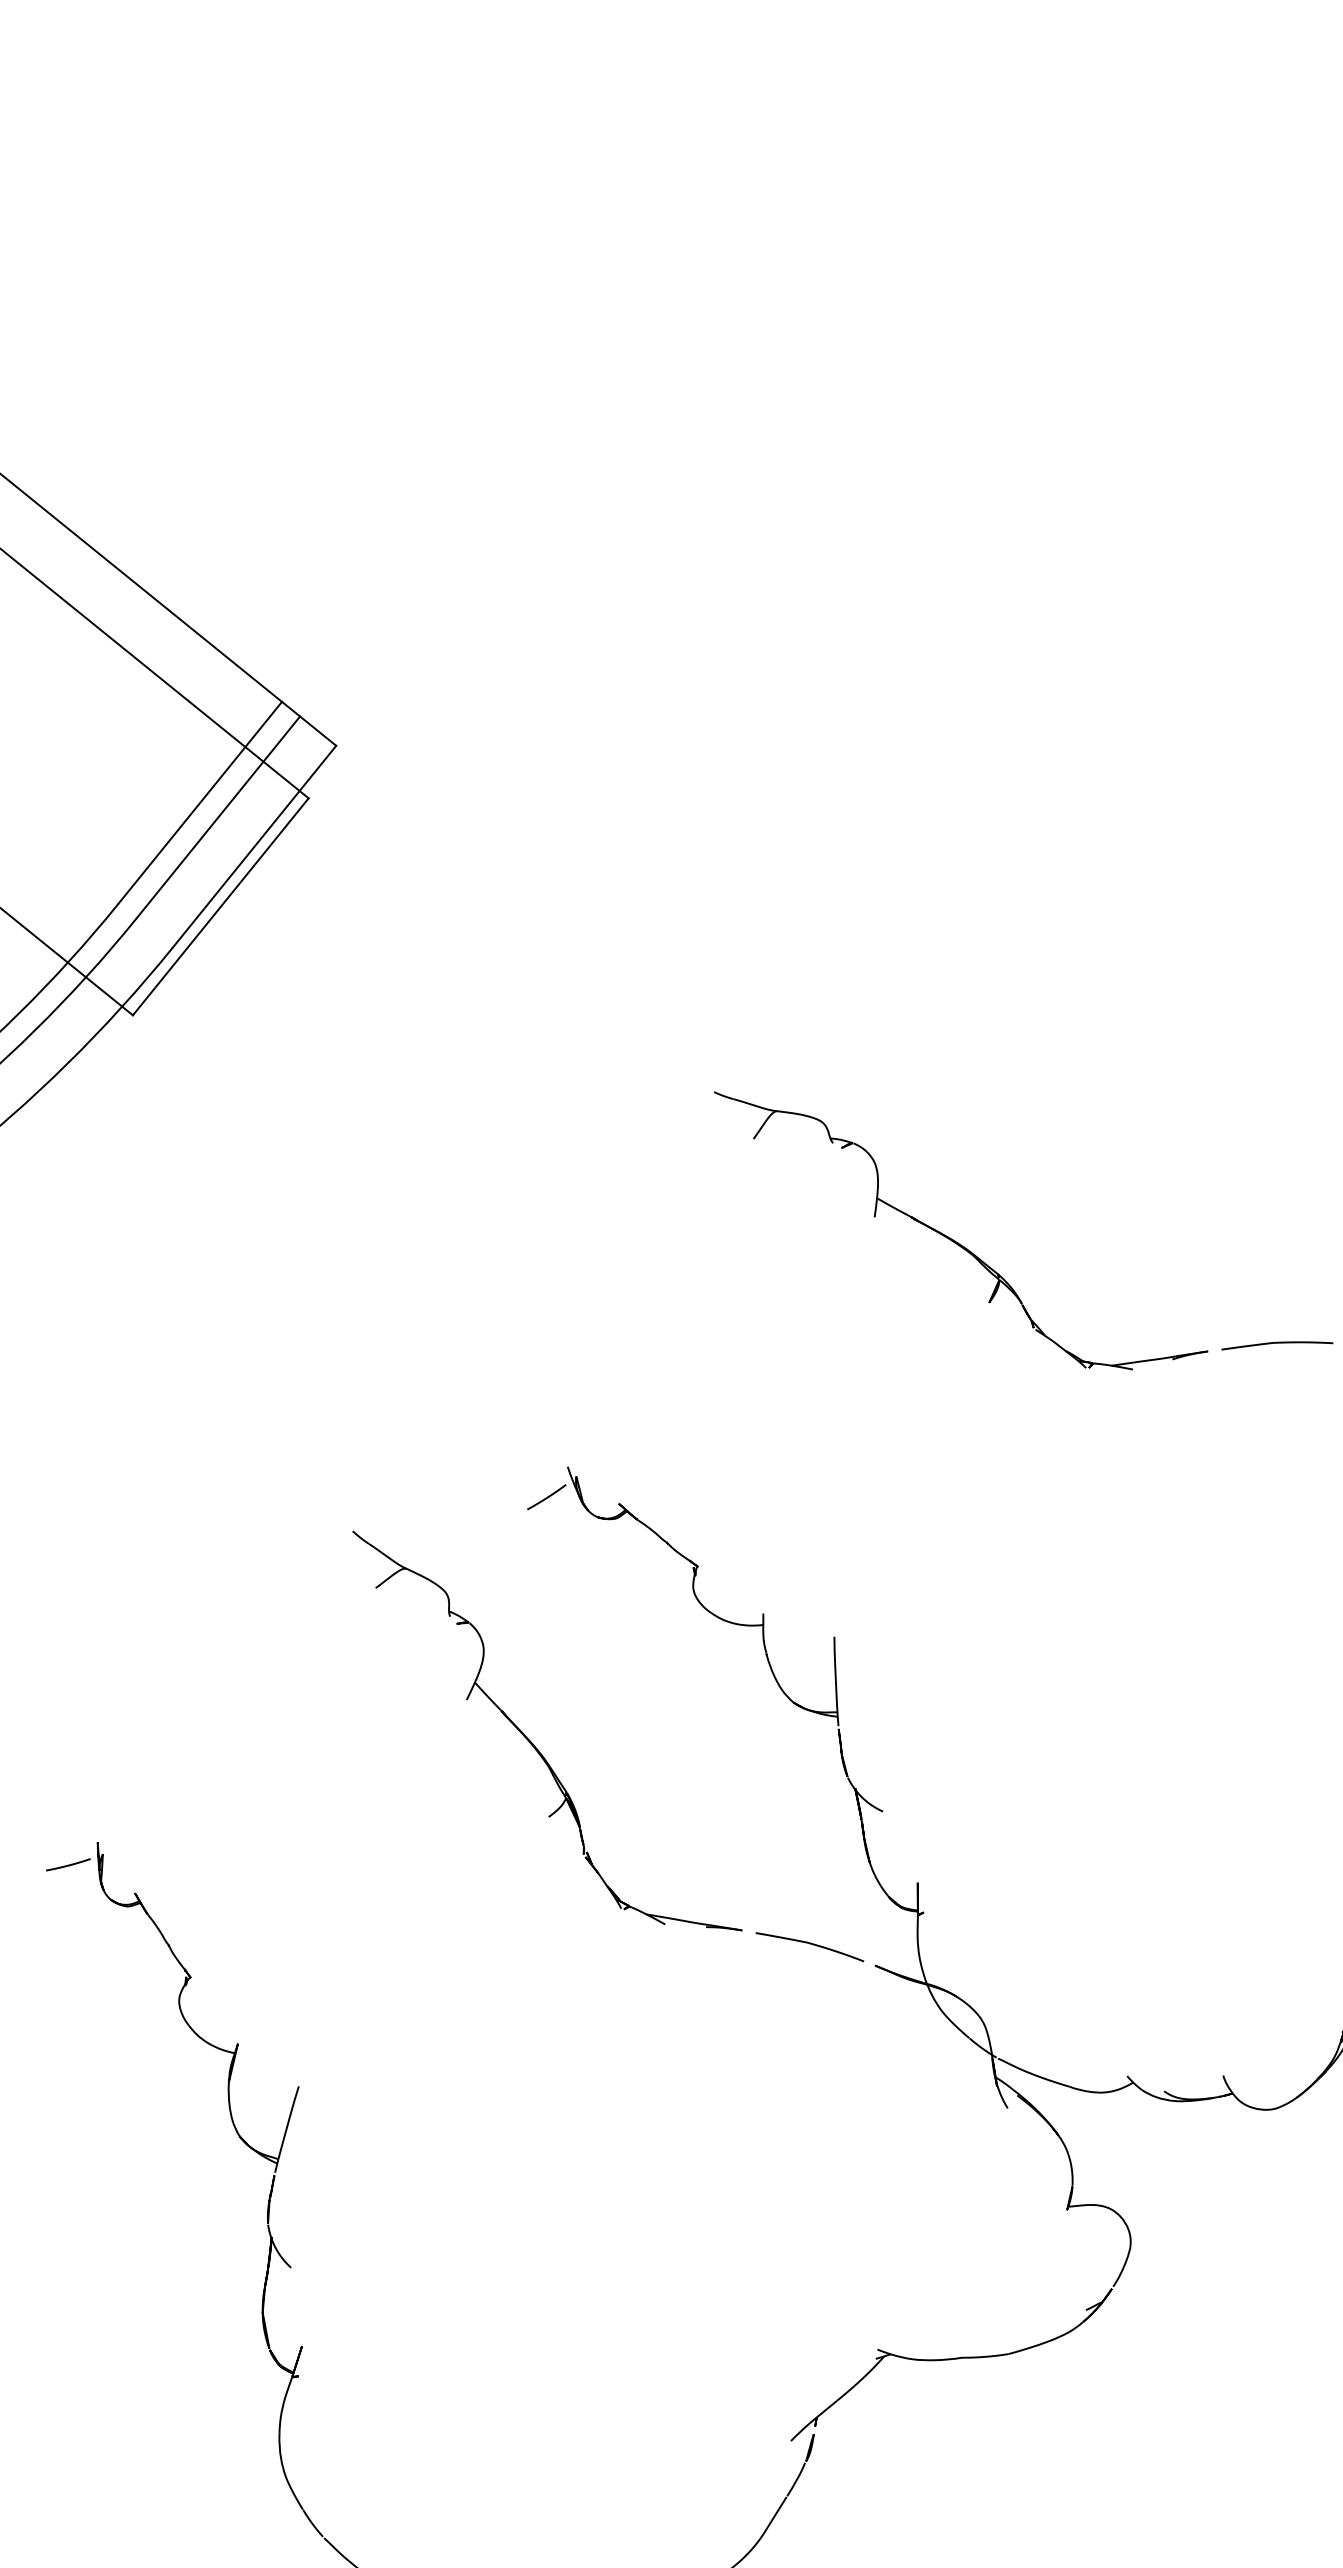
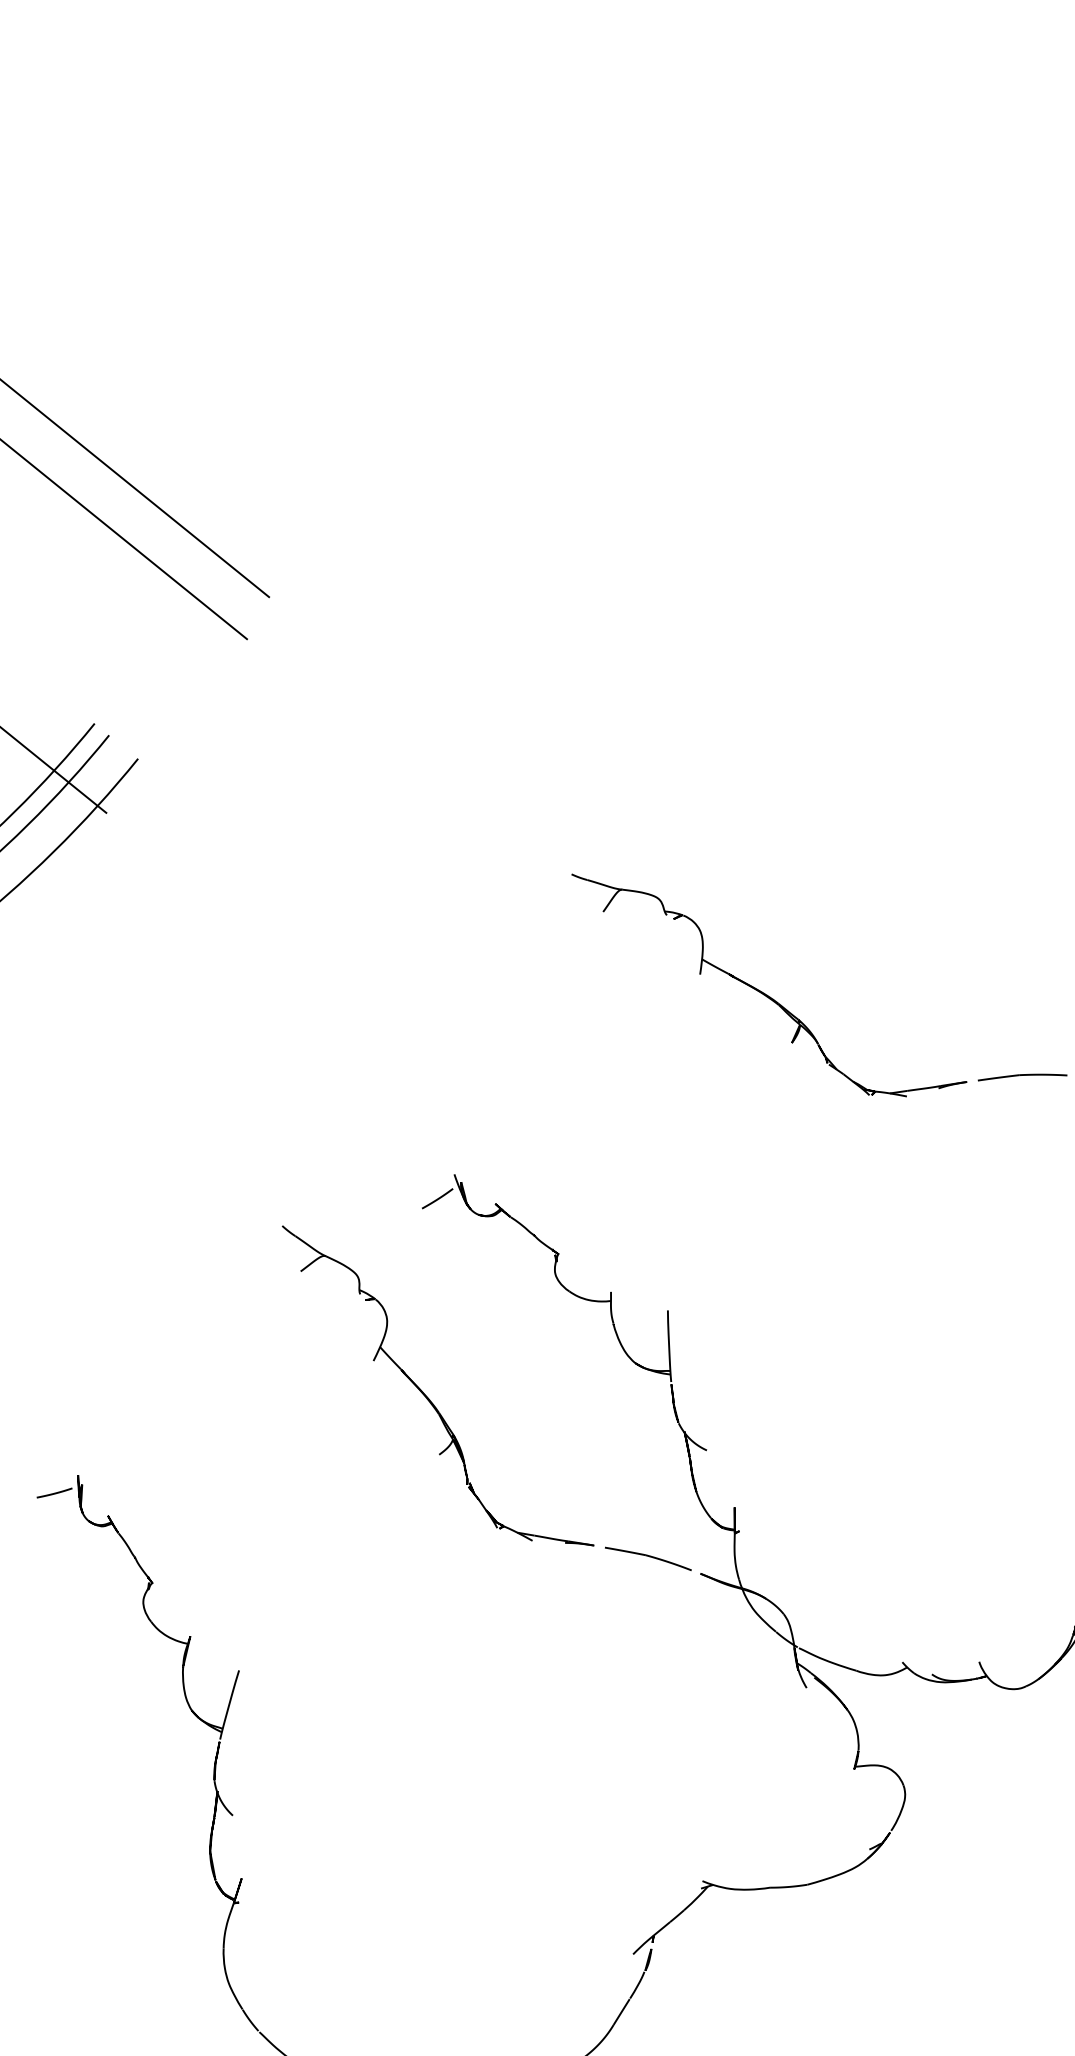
line: (199, 802) -> (159, 642), removed
line: (218, 817) -> (174, 654), removed
line: (254, 846) -> (203, 677), removed
line: (220, 906) -> (176, 725), removed

